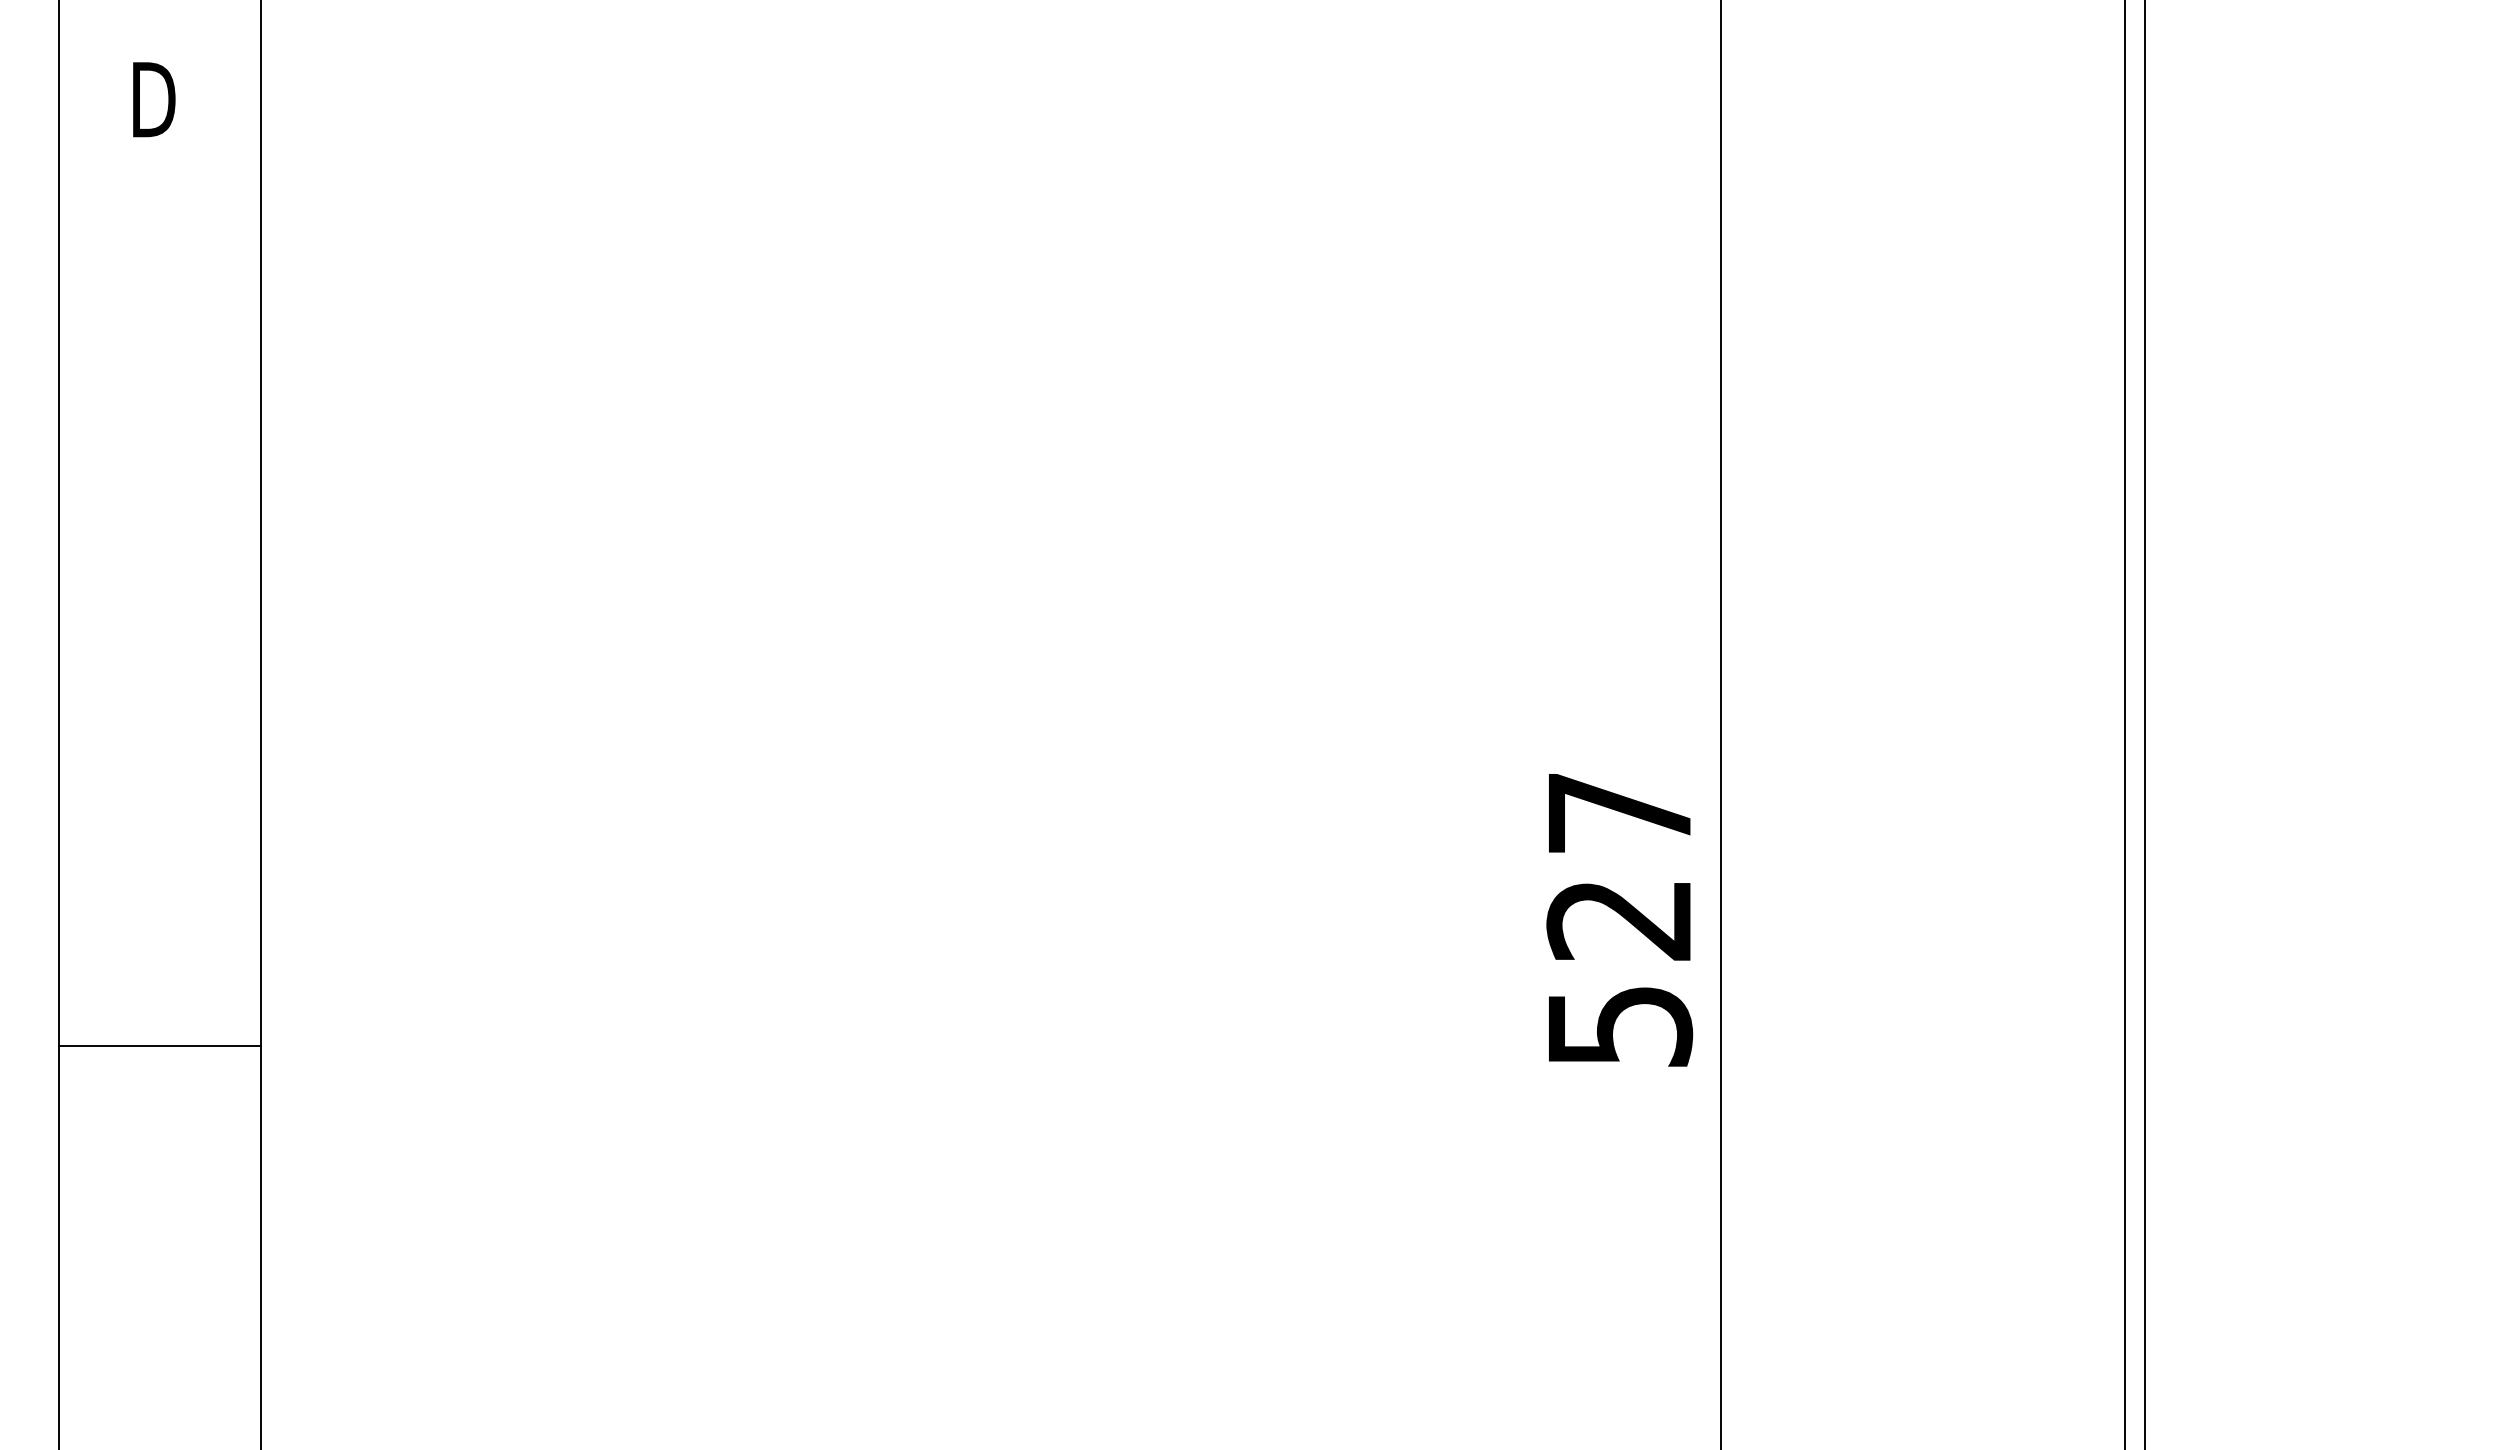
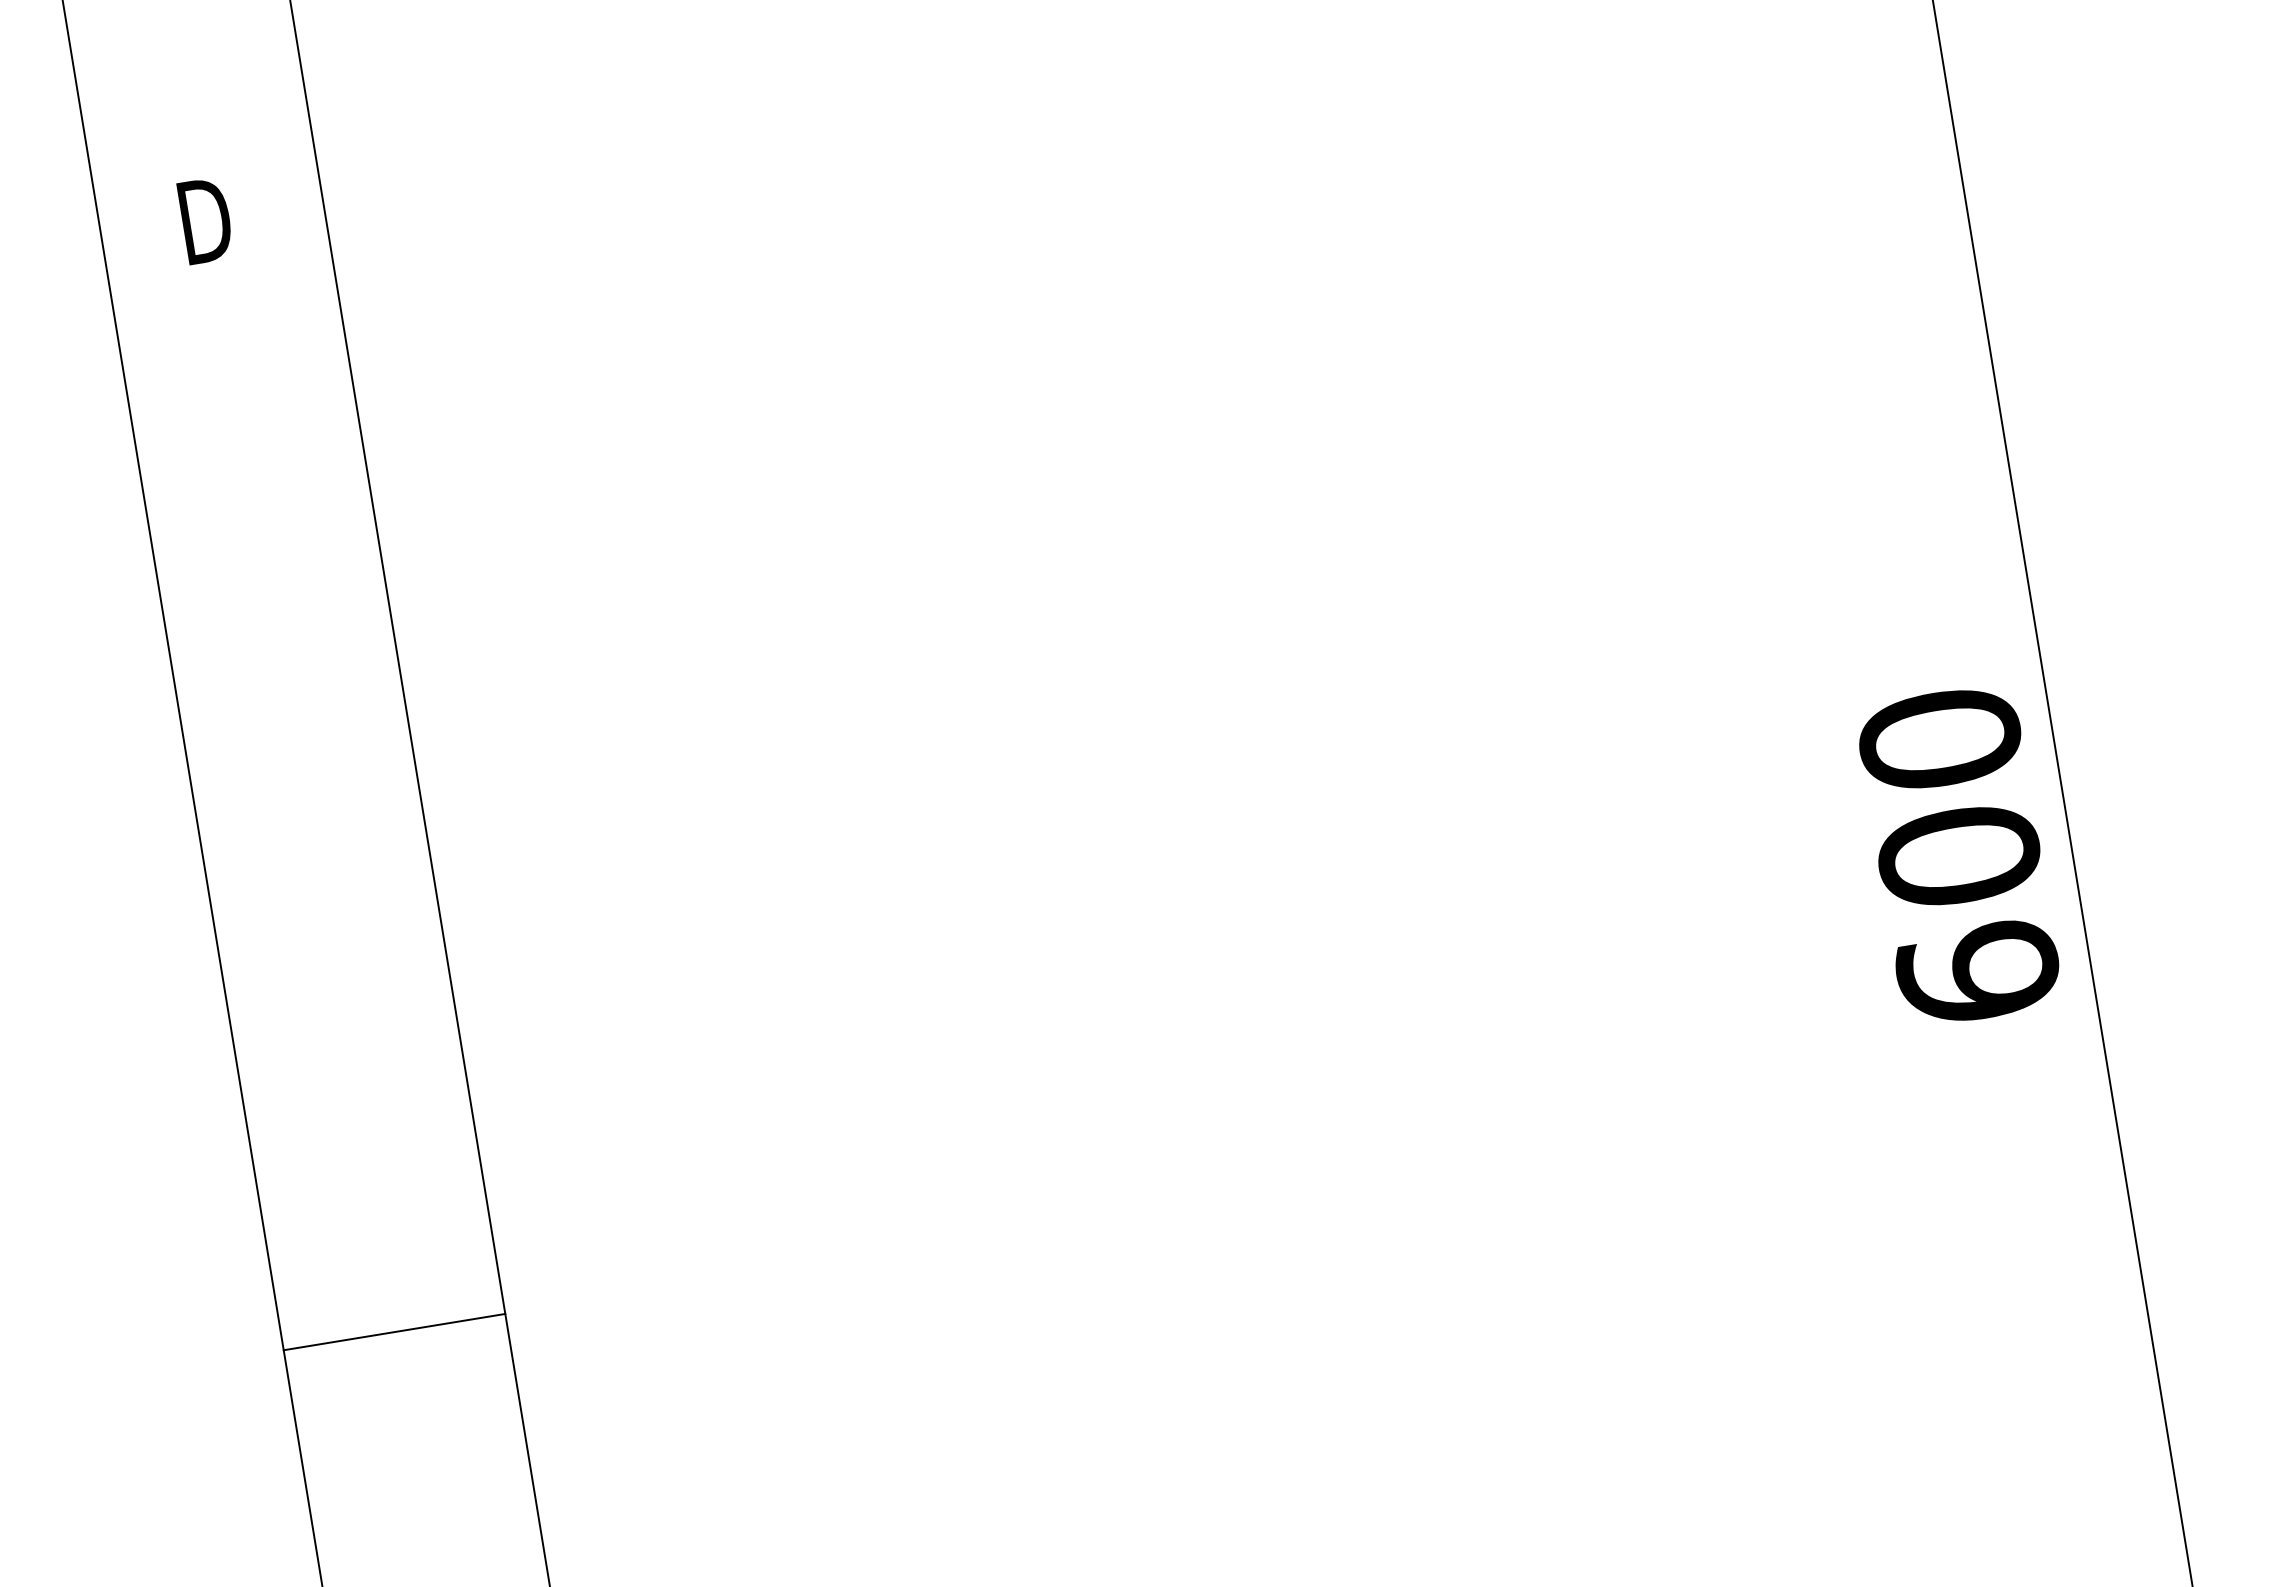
text: (1619, 918) -> (1958, 855), 527 -> 600
line: (159, 1045) -> (393, 1331), moved

